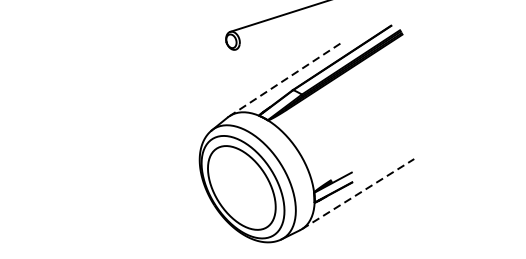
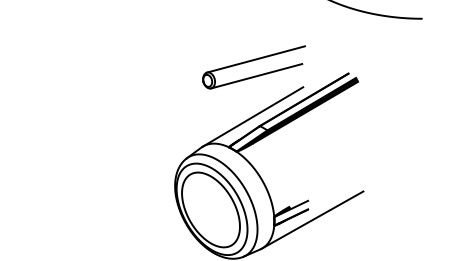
line: (286, 33) -> (256, 76), added
line: (284, 80) -> (252, 117), dashed -> solid
line: (358, 193) -> (313, 219), dashed -> solid

